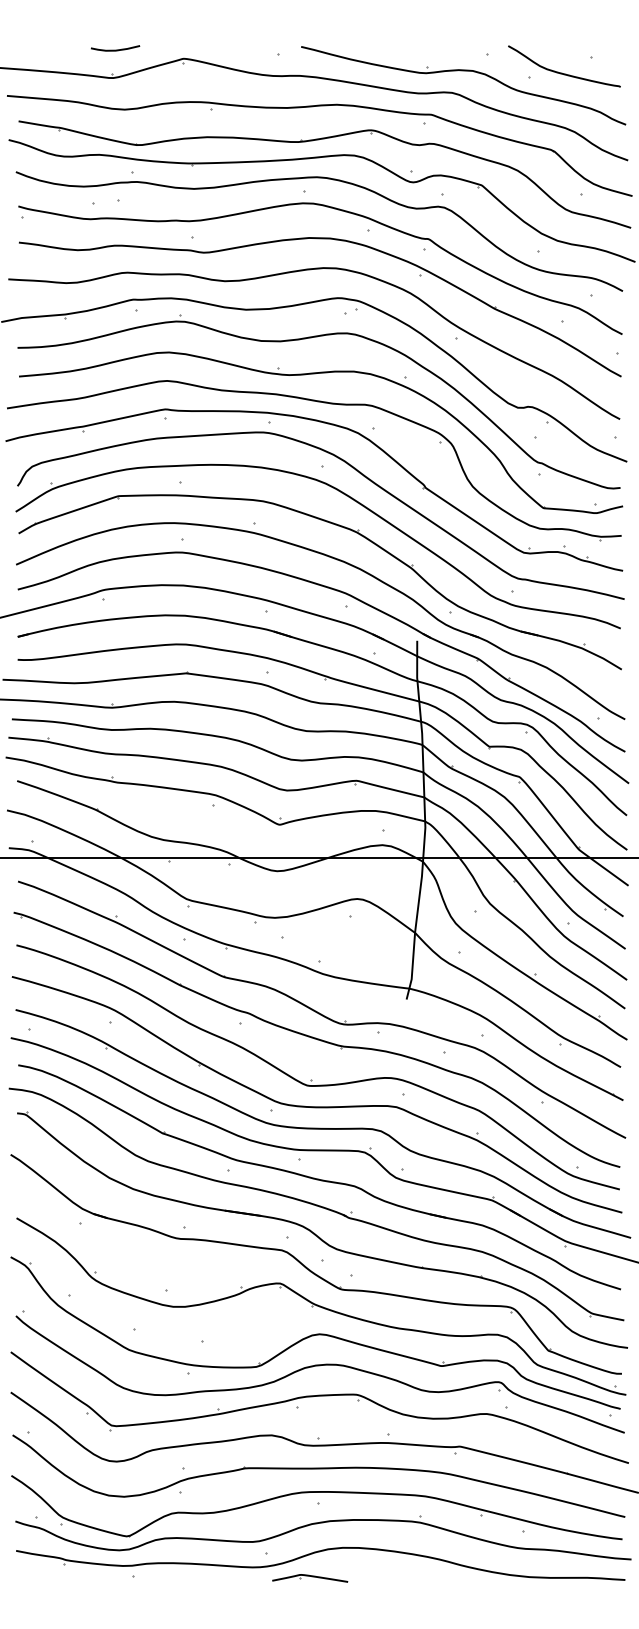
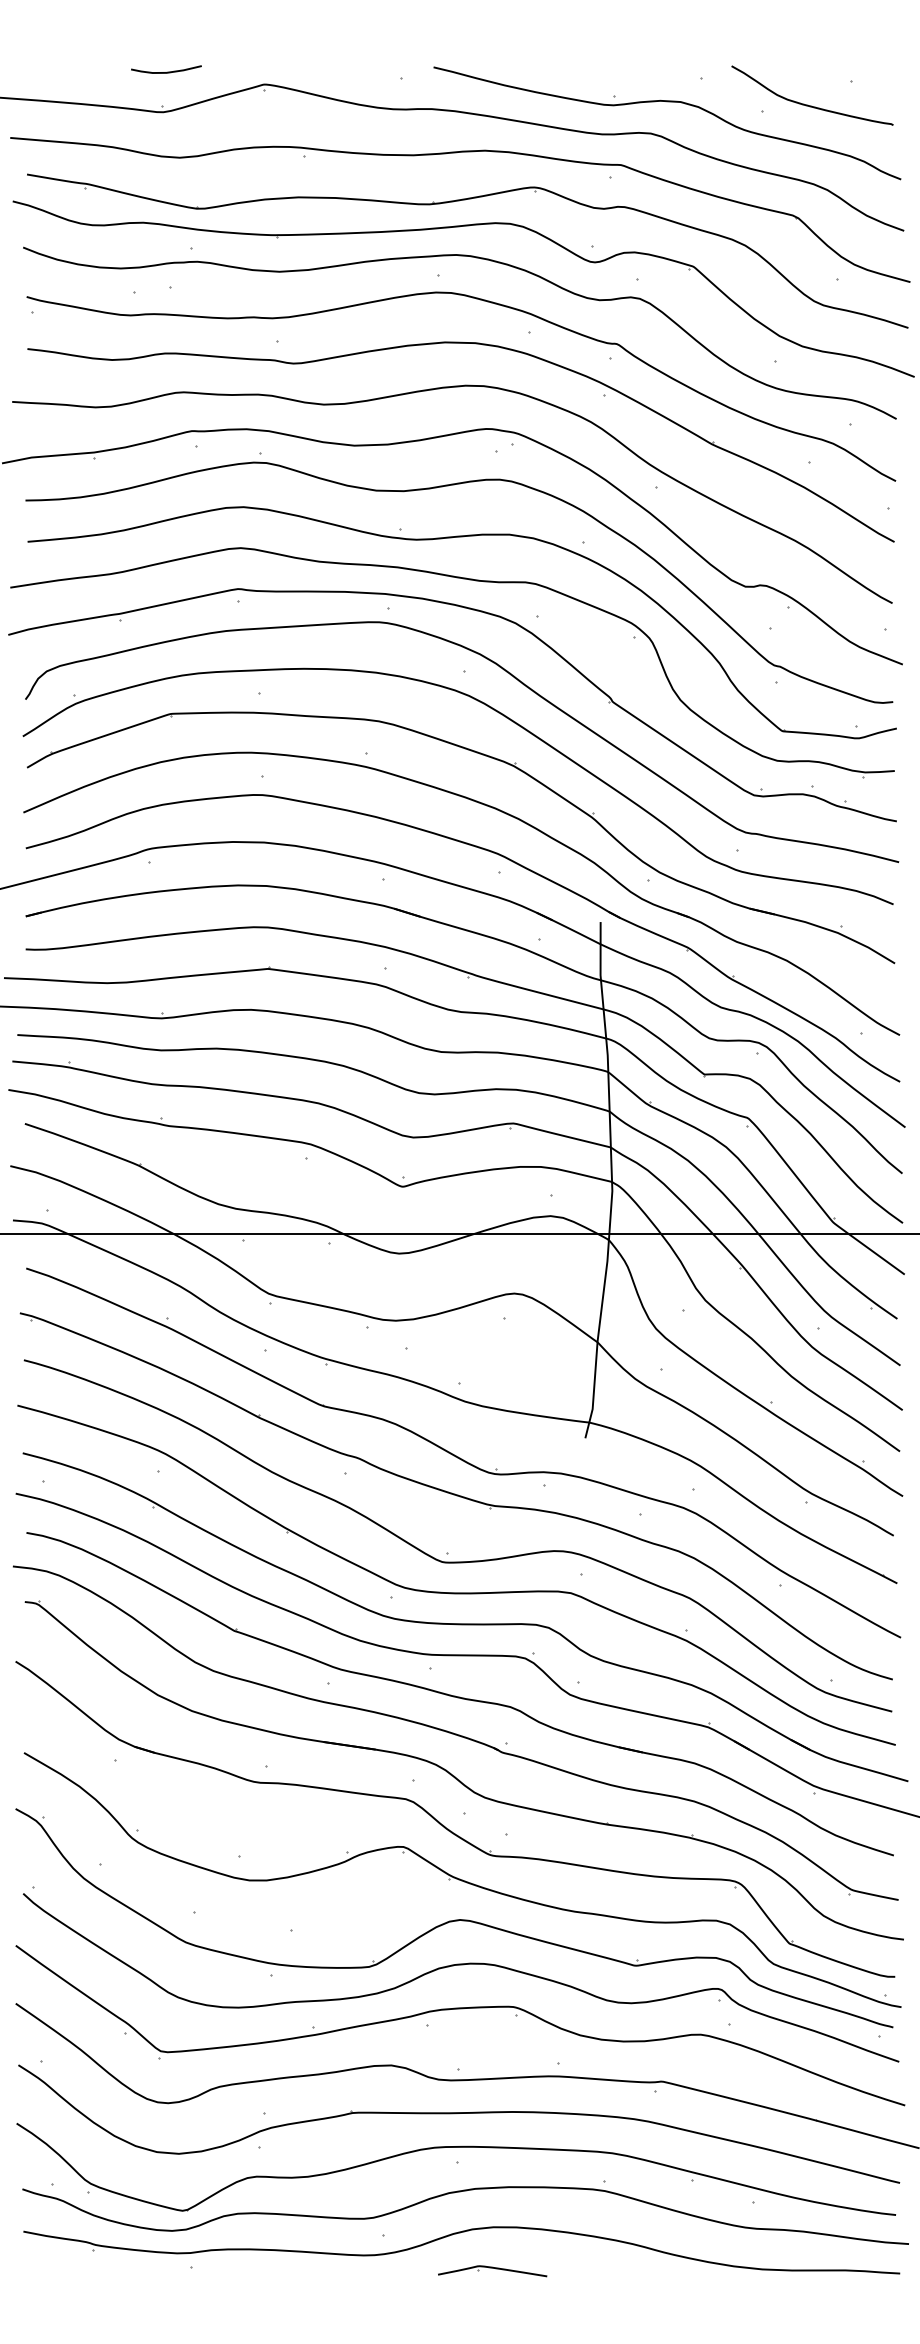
part: (310, 1578) -> (493, 2271), moved

